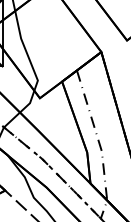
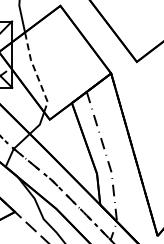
line: (26, 51) -> (36, 72), solid -> dashed

